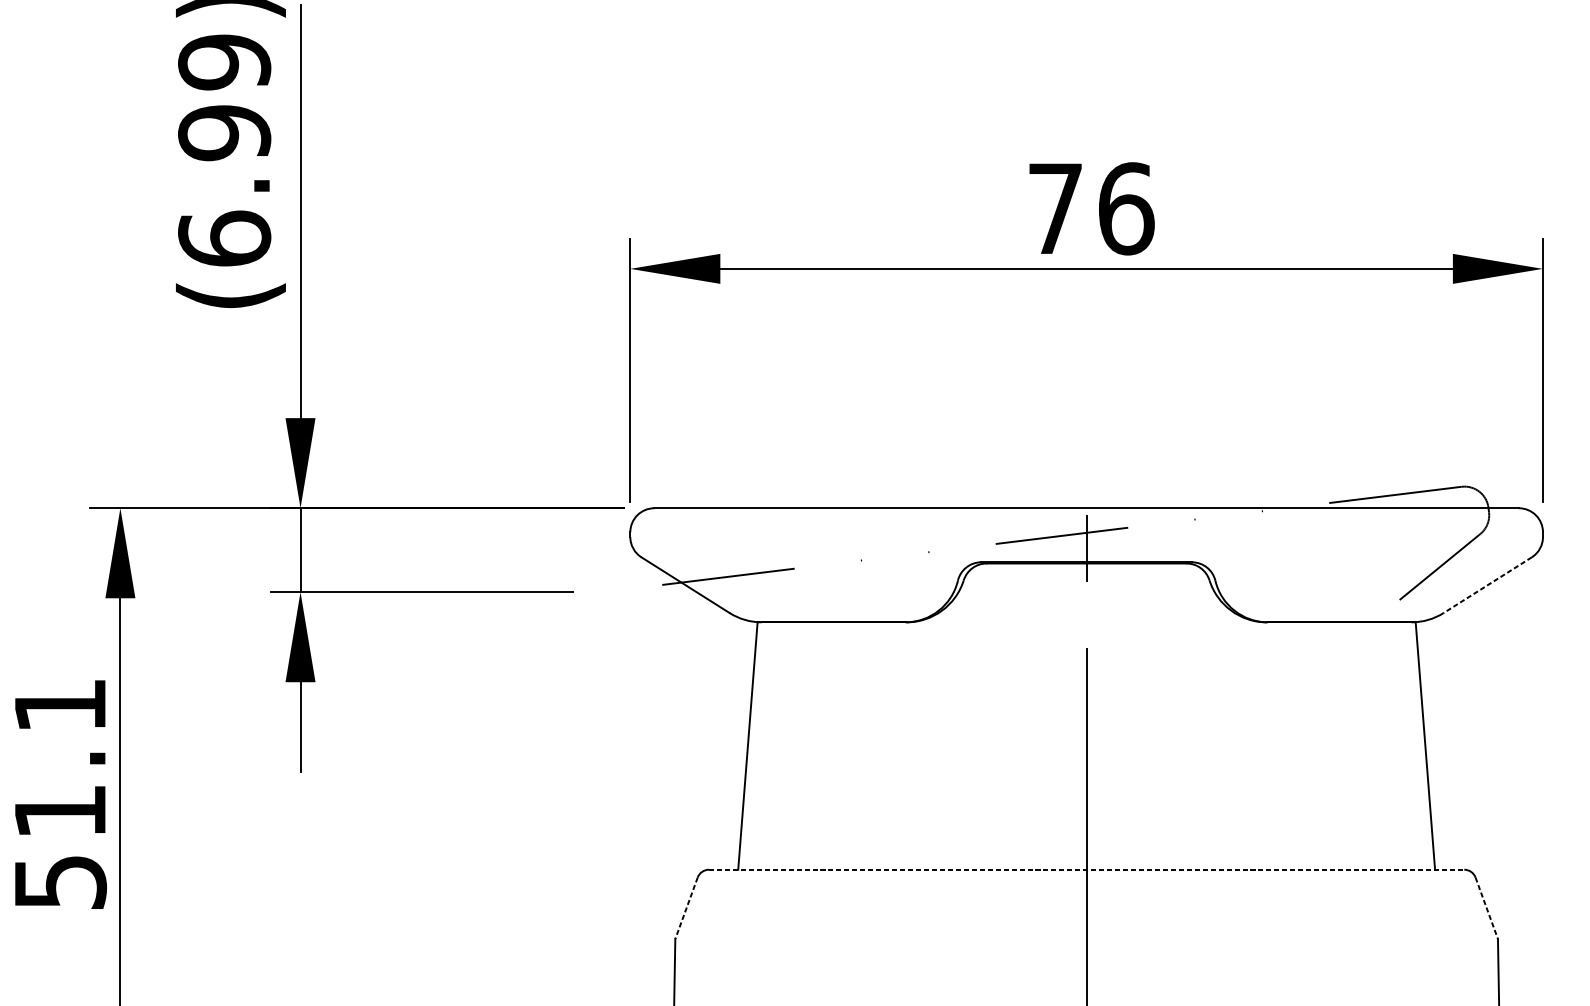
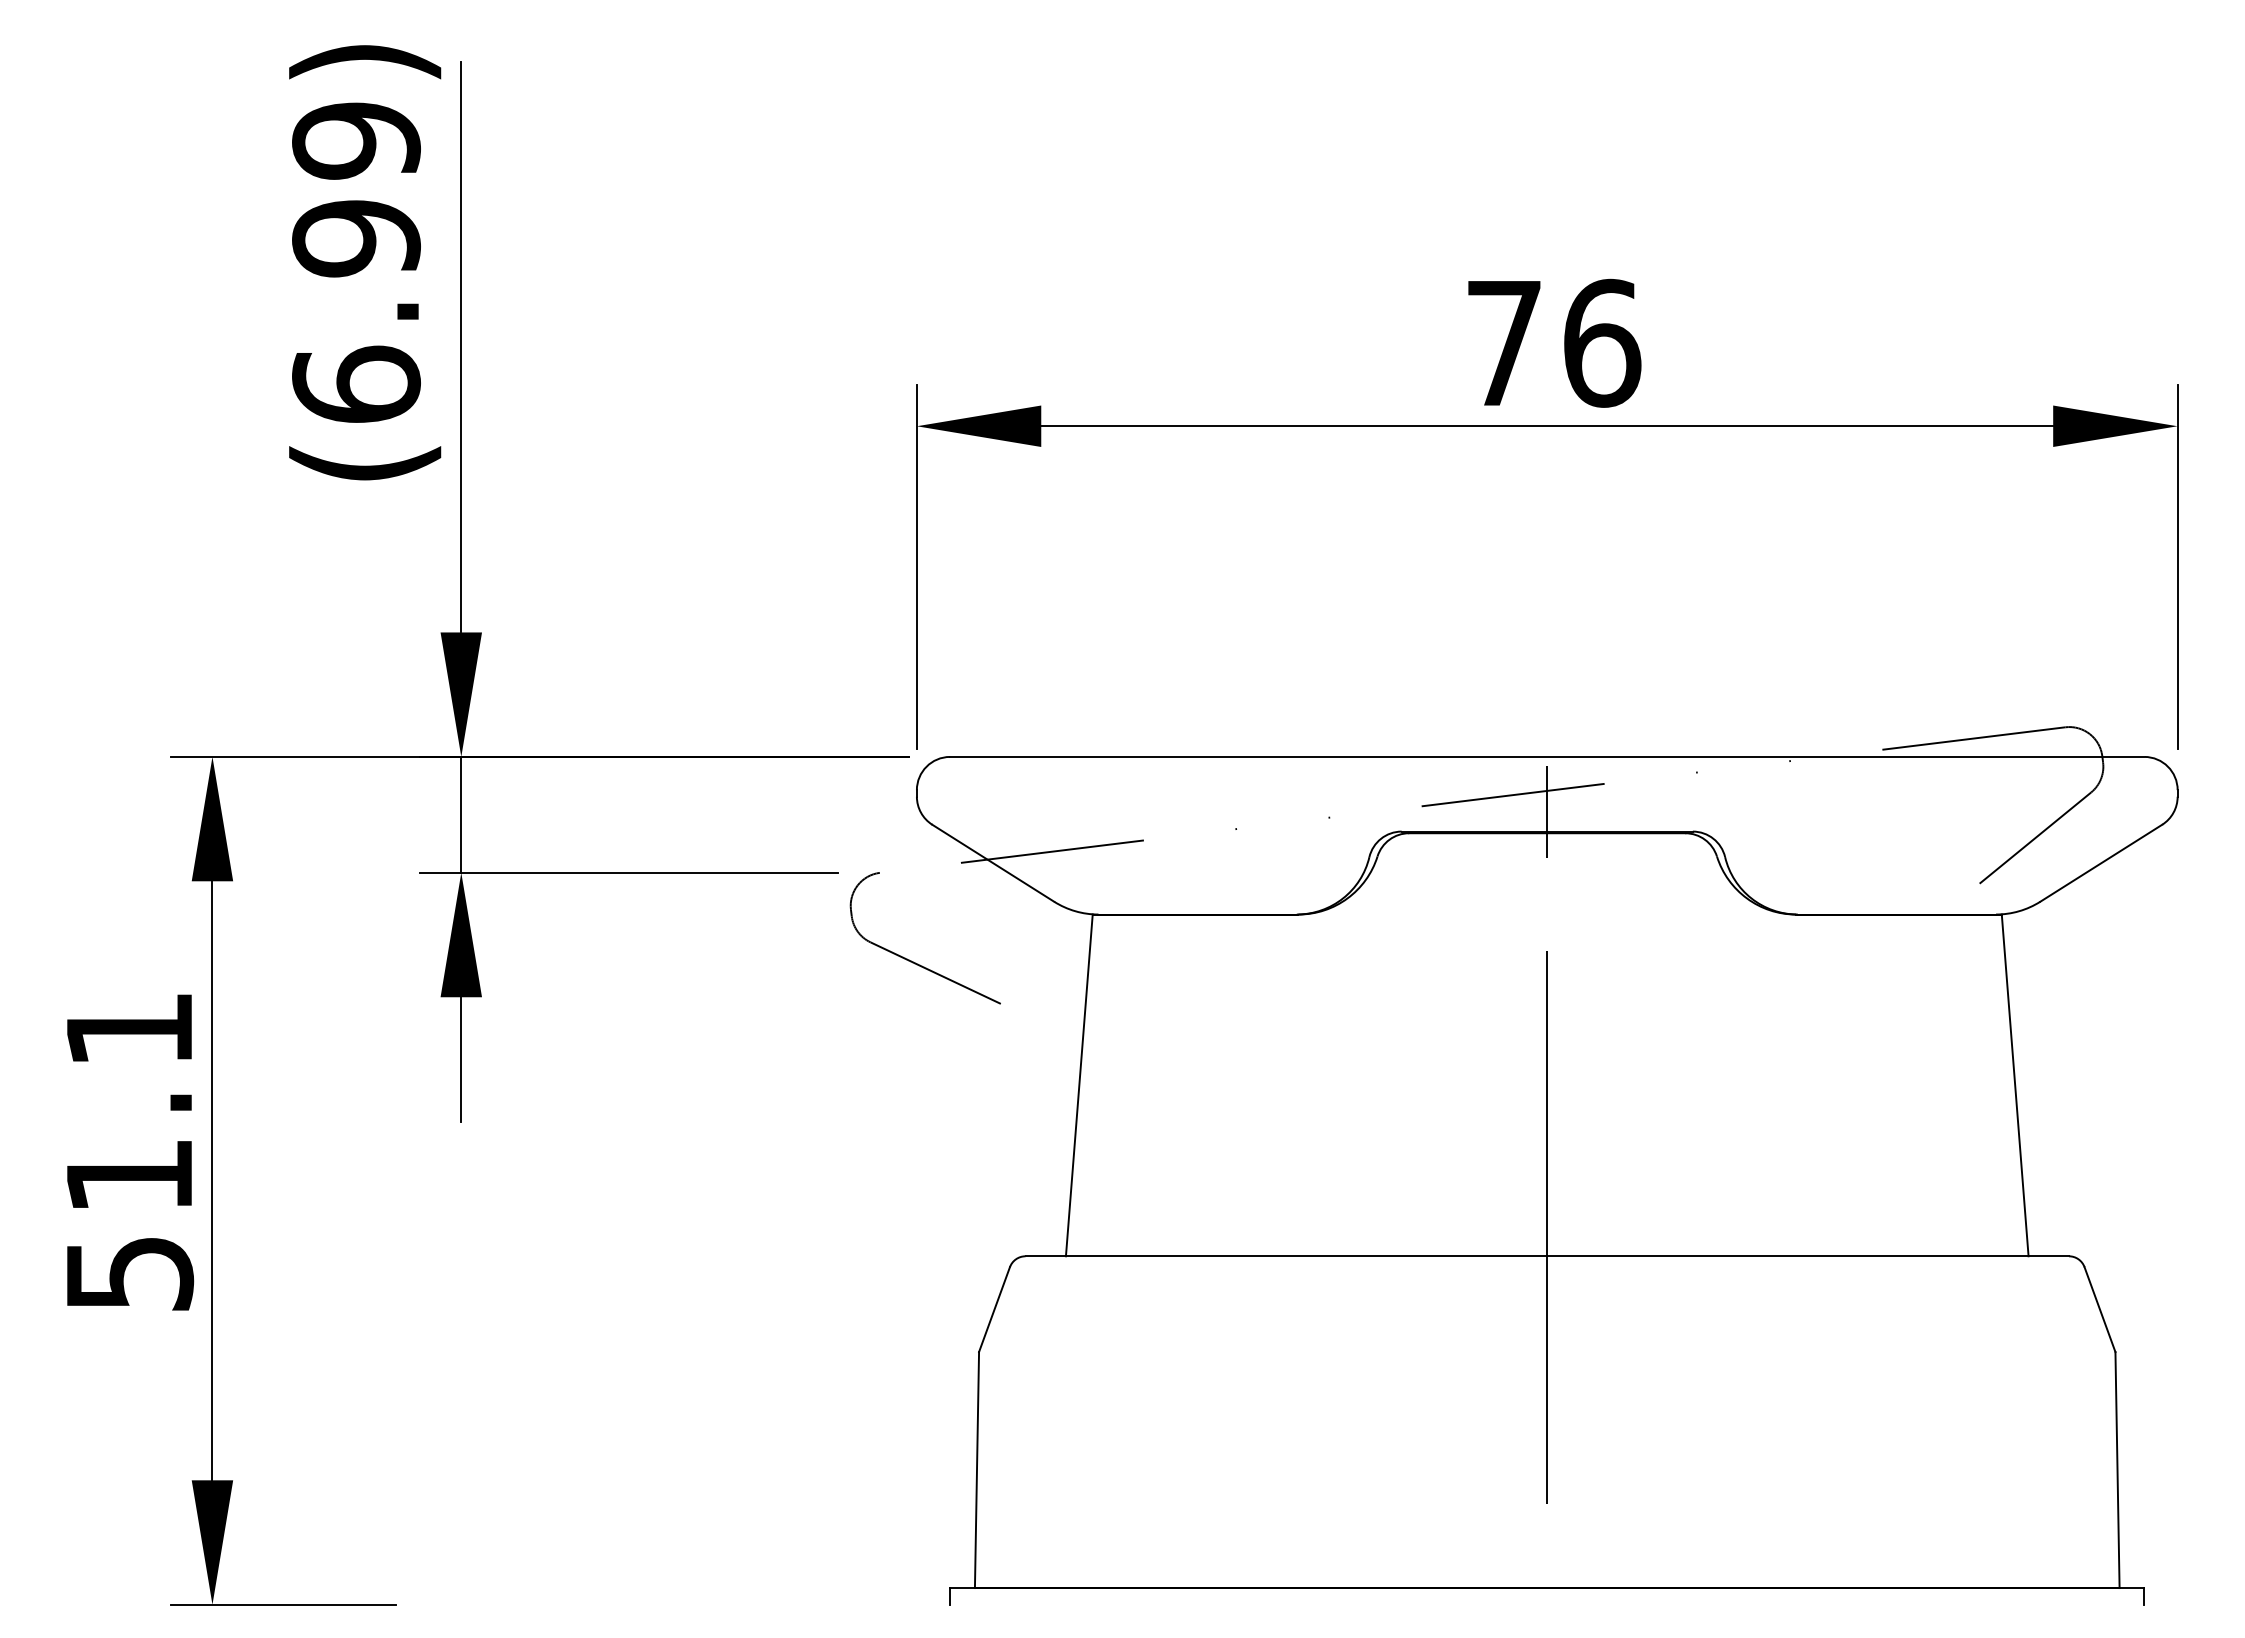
line: (1487, 585) -> (2100, 863), dashed -> solid
part: (627, 656) -> (913, 961), added
line: (1086, 869) -> (1547, 1256), dashed -> solid
line: (686, 908) -> (994, 1310), dashed -> solid
line: (1487, 908) -> (2100, 1310), dashed -> solid

